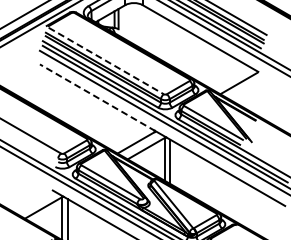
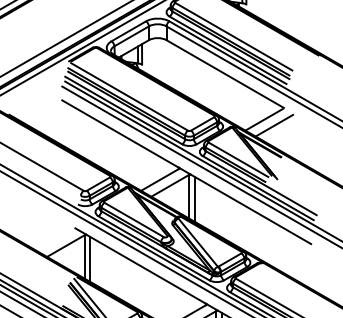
line: (107, 61) -> (130, 97), dashed -> solid
line: (249, 89) -> (274, 125), added
line: (97, 98) -> (120, 134), dashed -> solid

